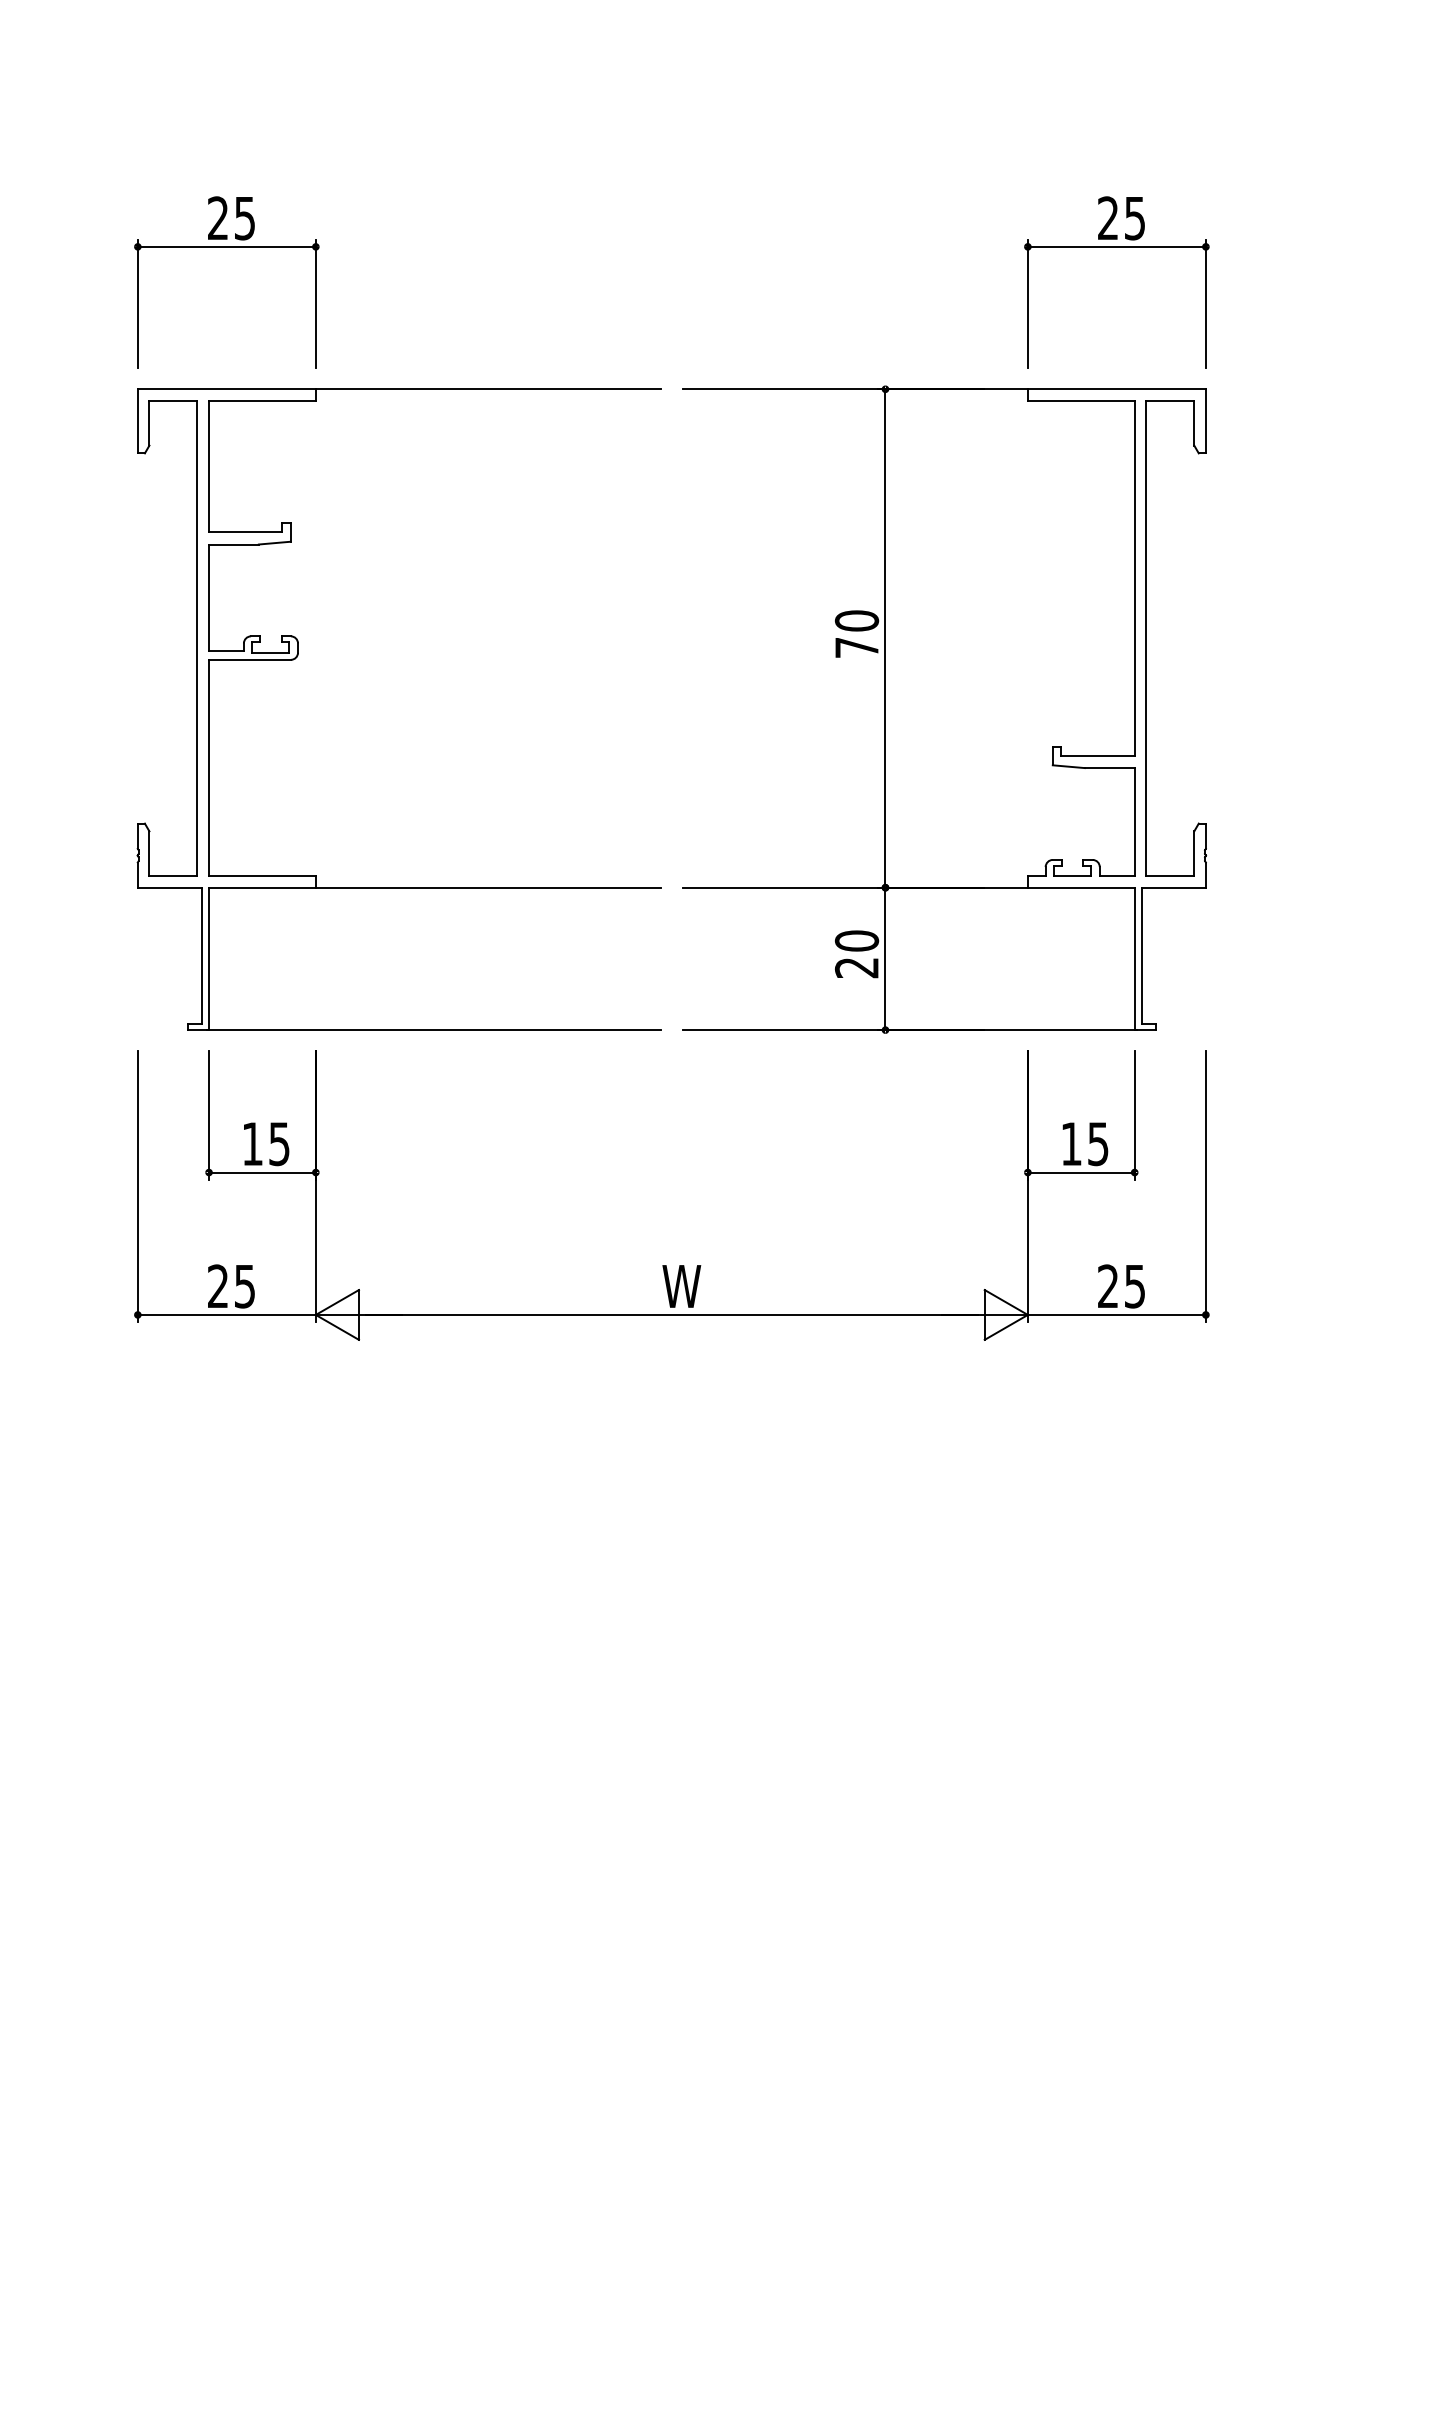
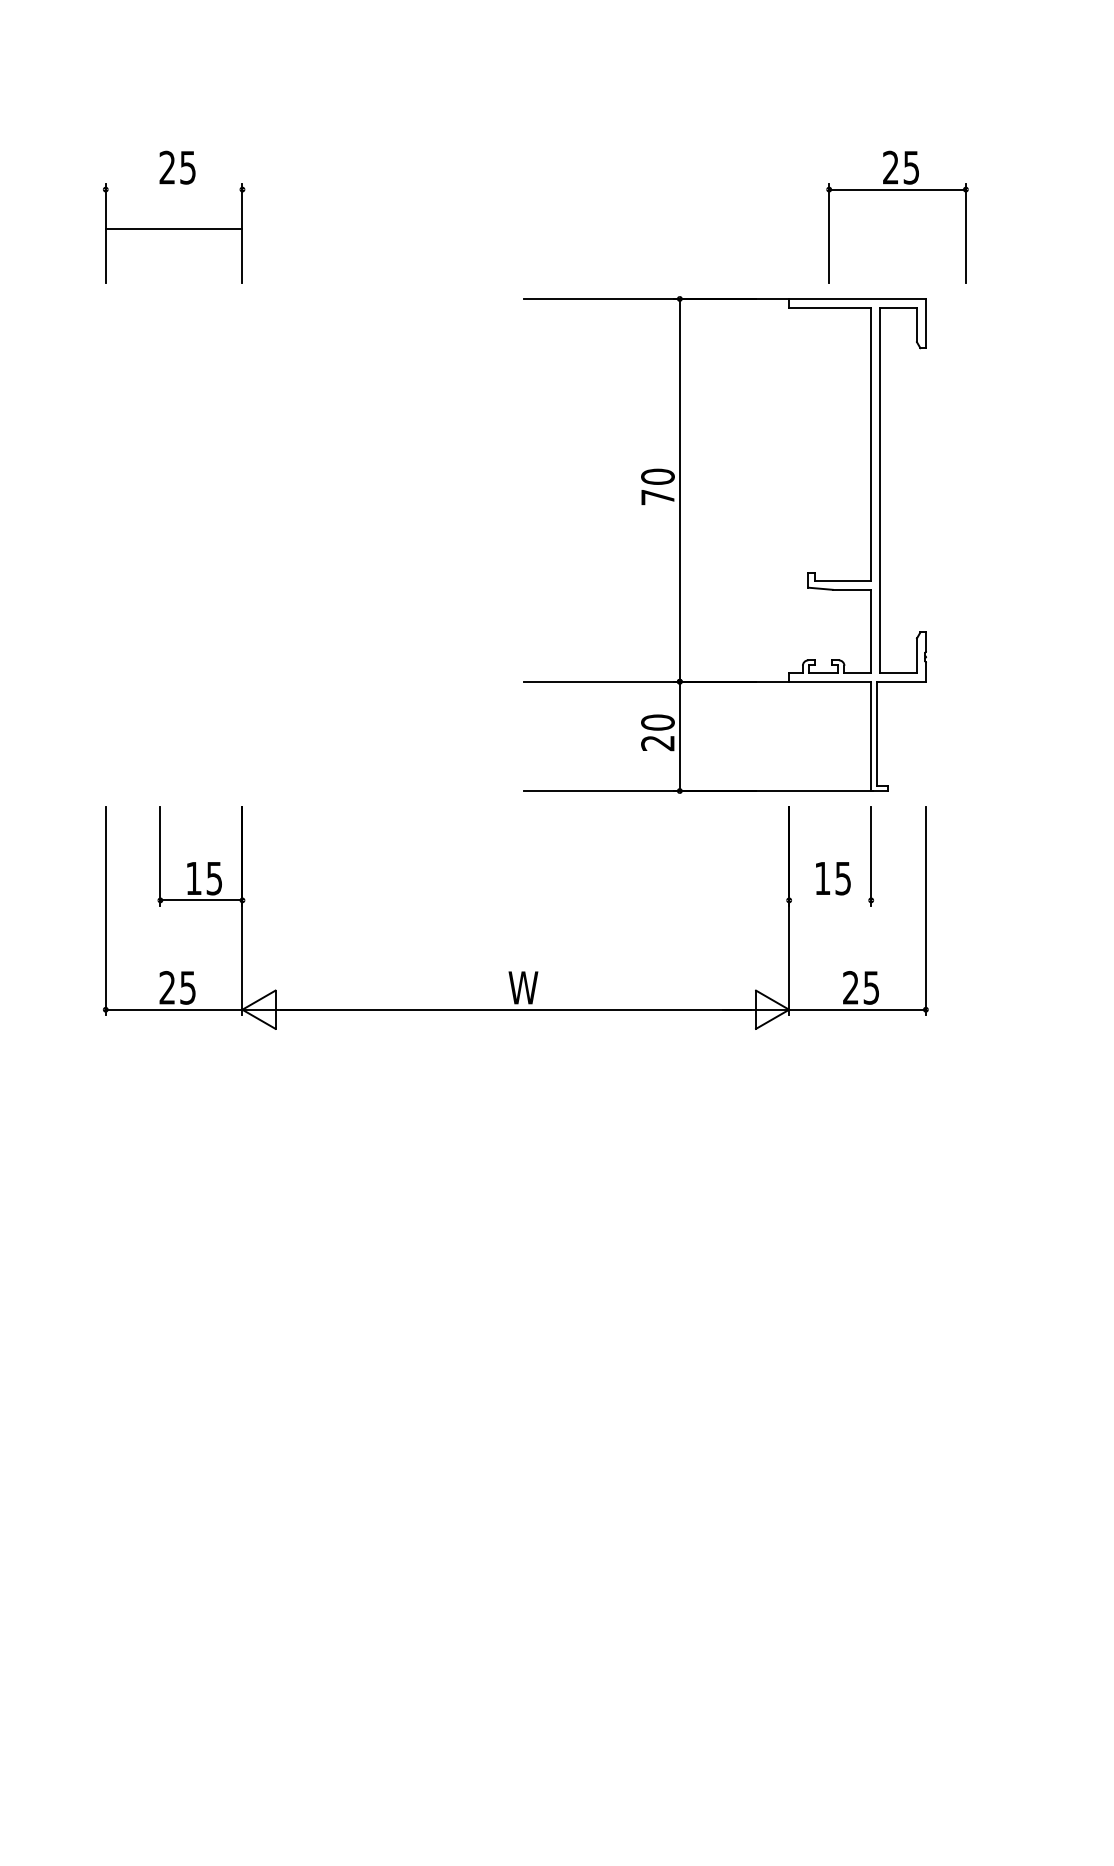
line: (226, 246) -> (173, 228), moved
part: (1116, 248) -> (897, 190), moved
part: (297, 658) -> (228, 505), removed
line: (1081, 1172) -> (830, 900), removed

